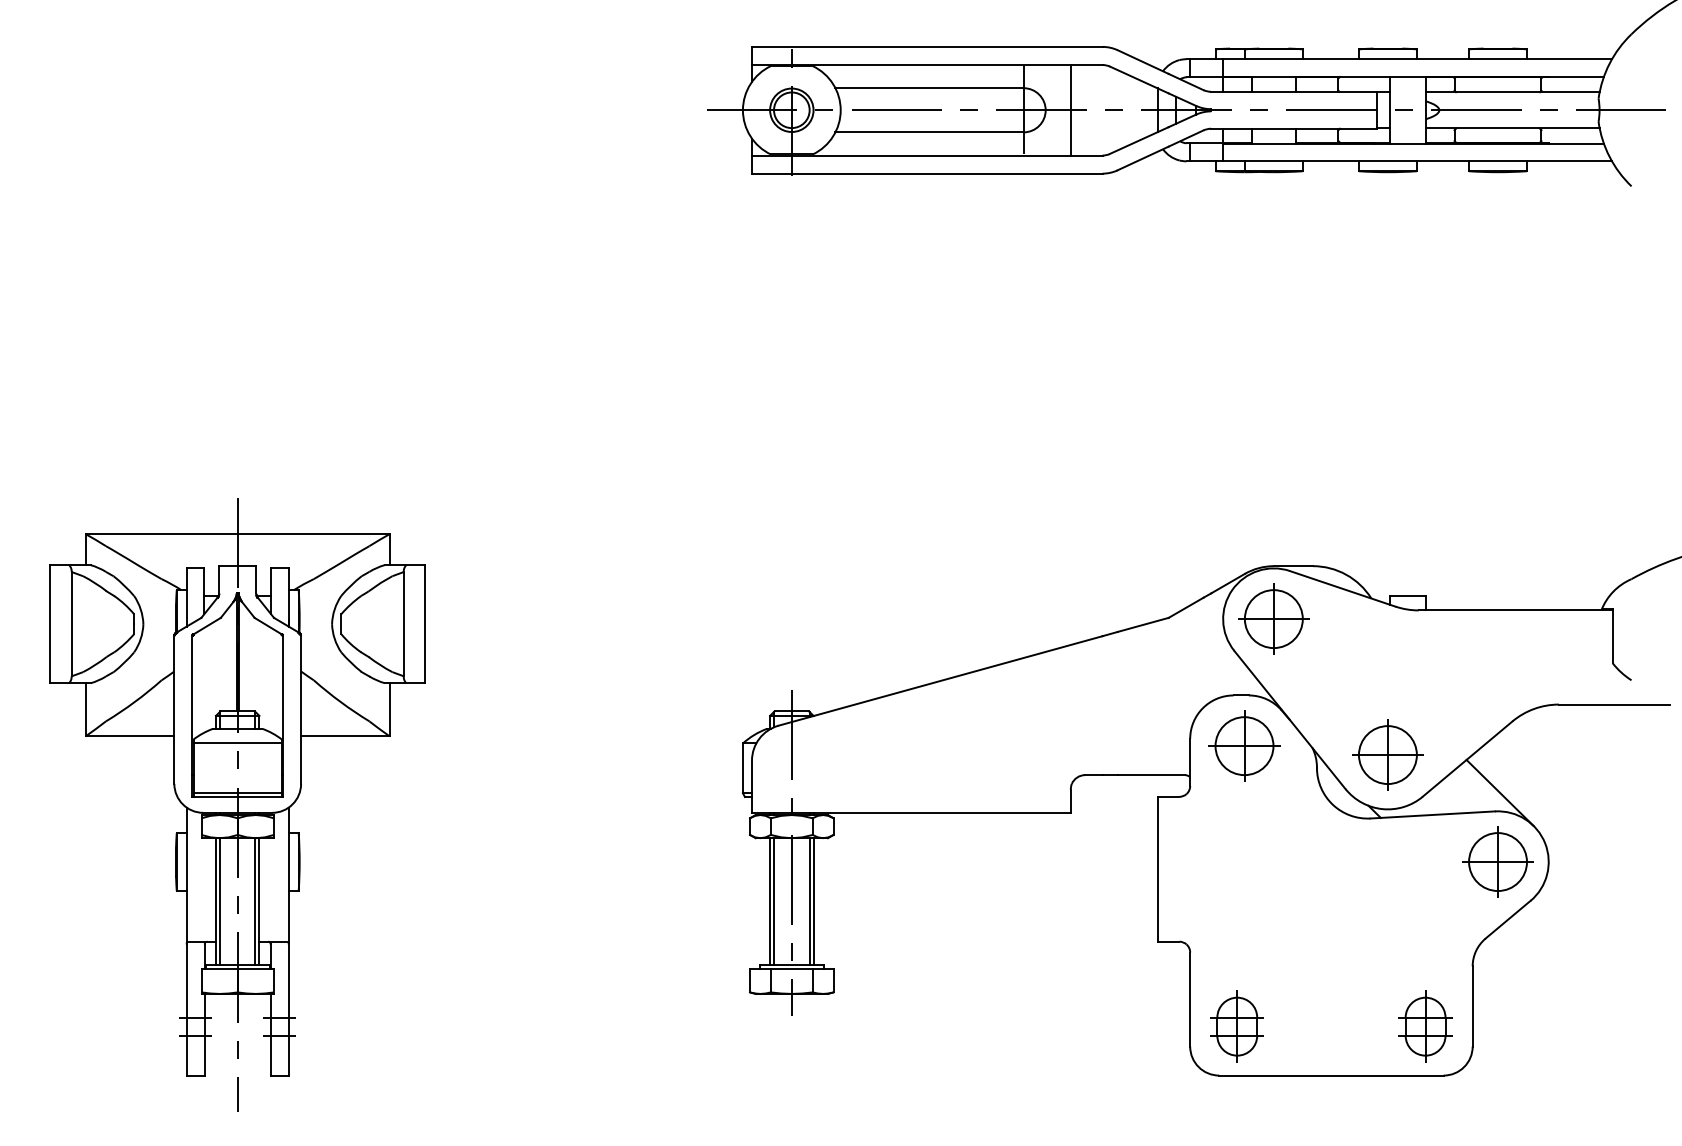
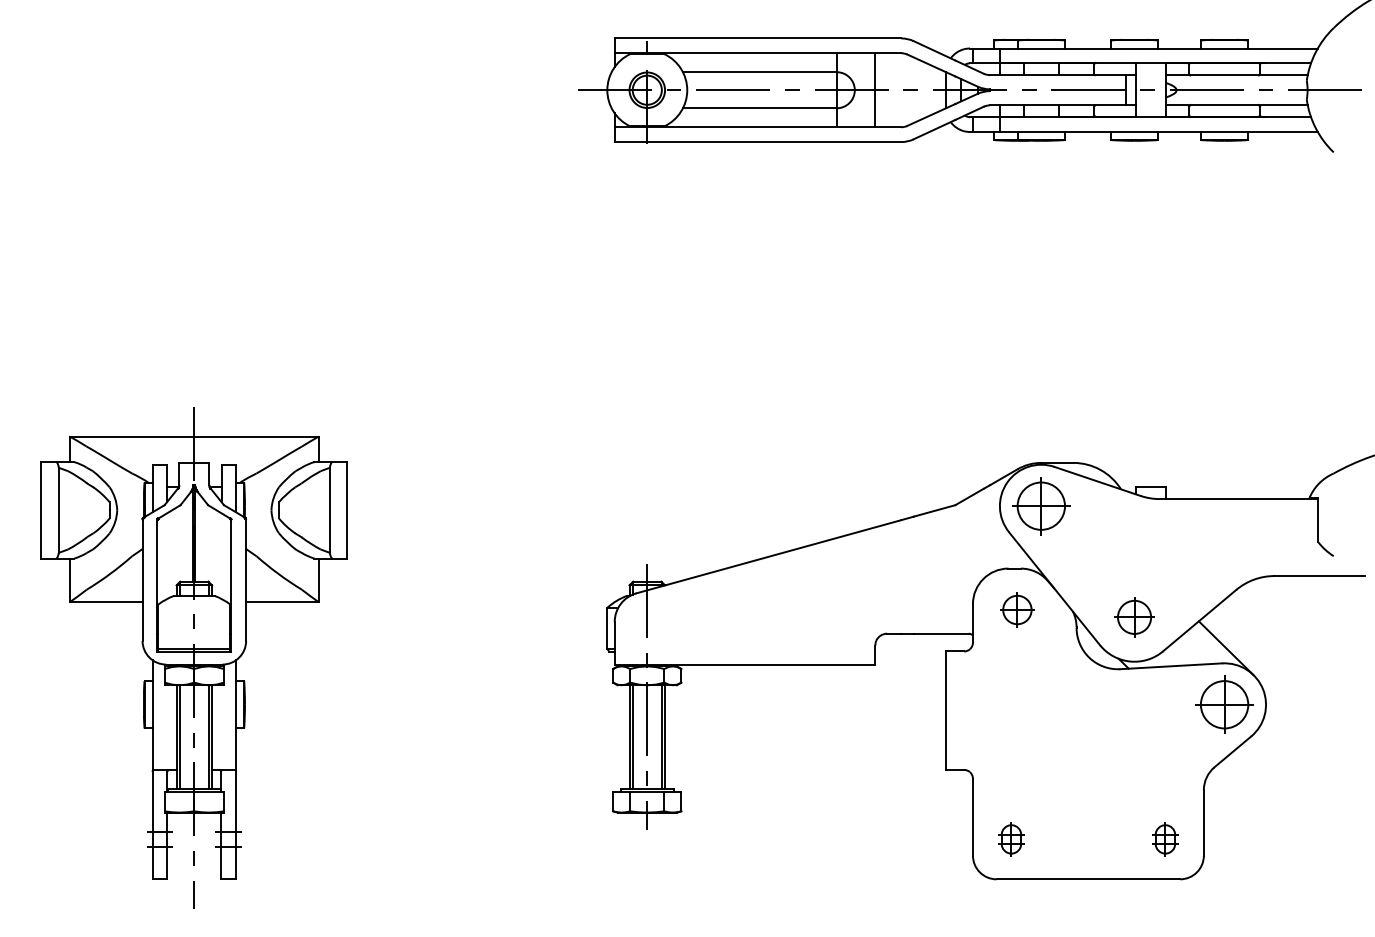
line: (237, 743) -> (194, 607), removed
part: (1244, 745) -> (1017, 609), size x0.6
part: (1387, 755) -> (1134, 617), size x0.7
part: (1237, 1026) -> (1011, 839), size x0.6
part: (1425, 1026) -> (1165, 839), size x0.6

